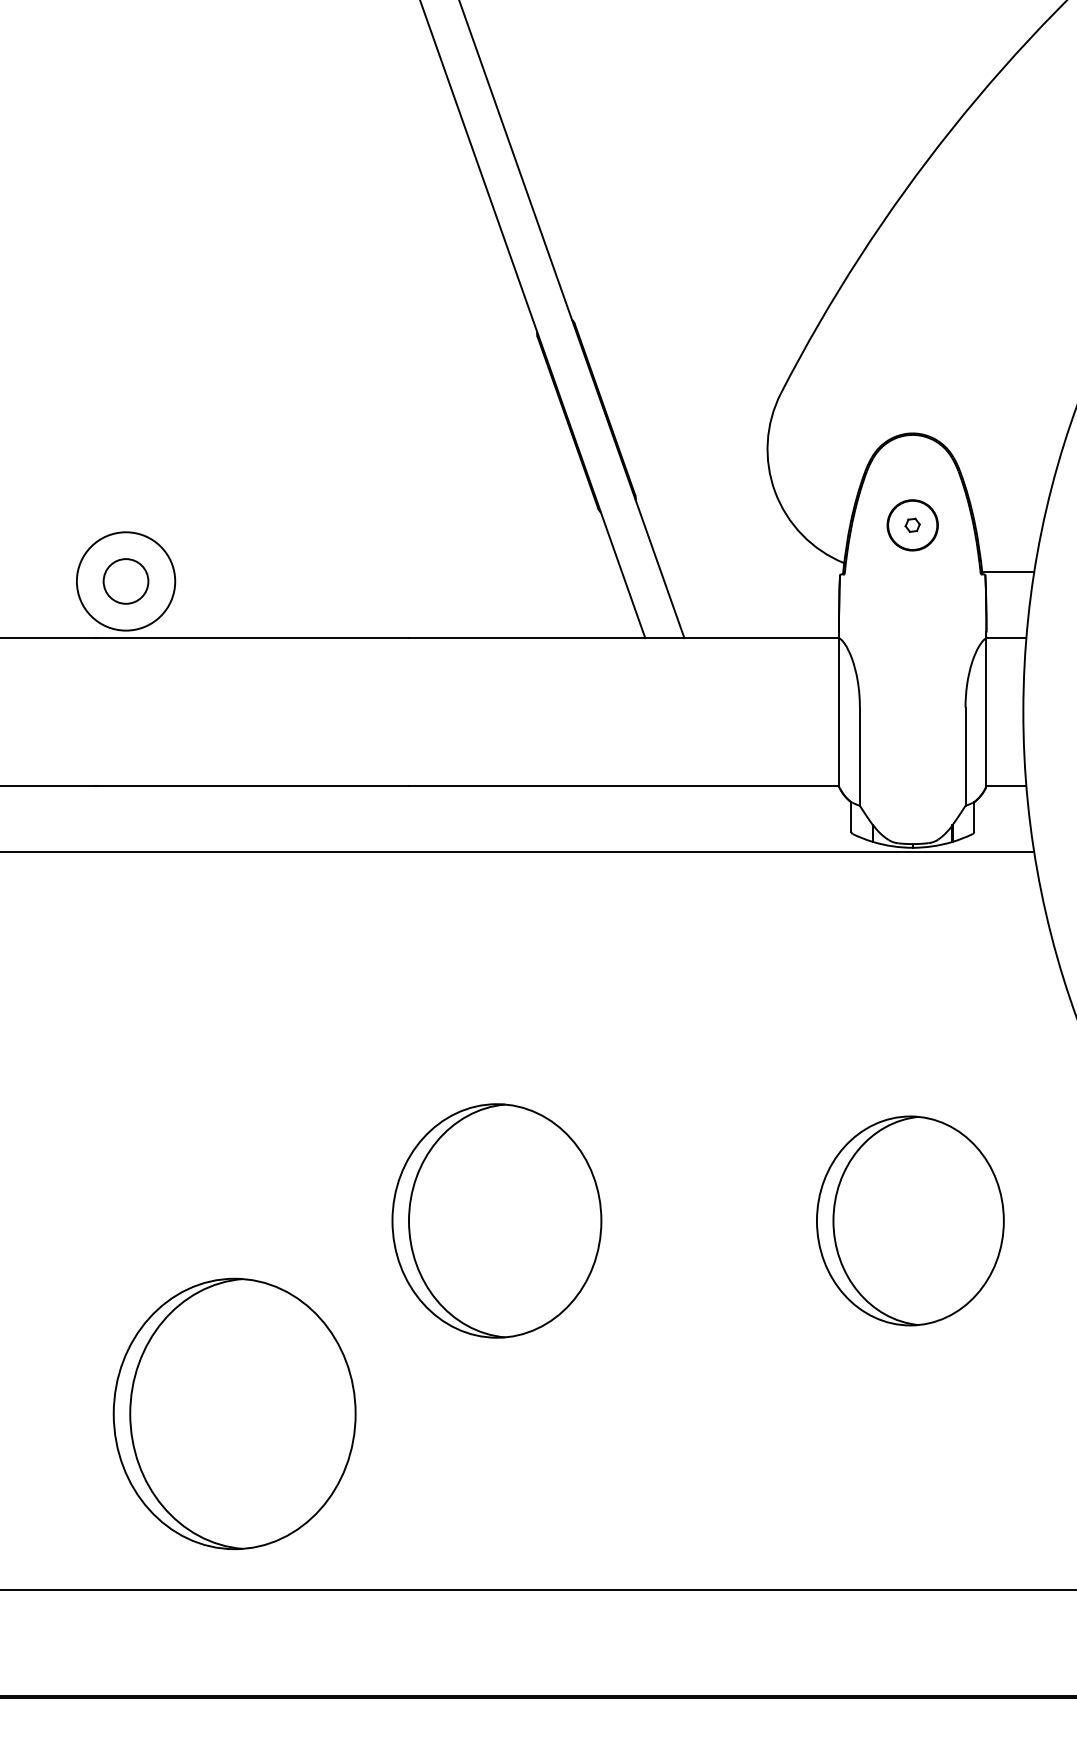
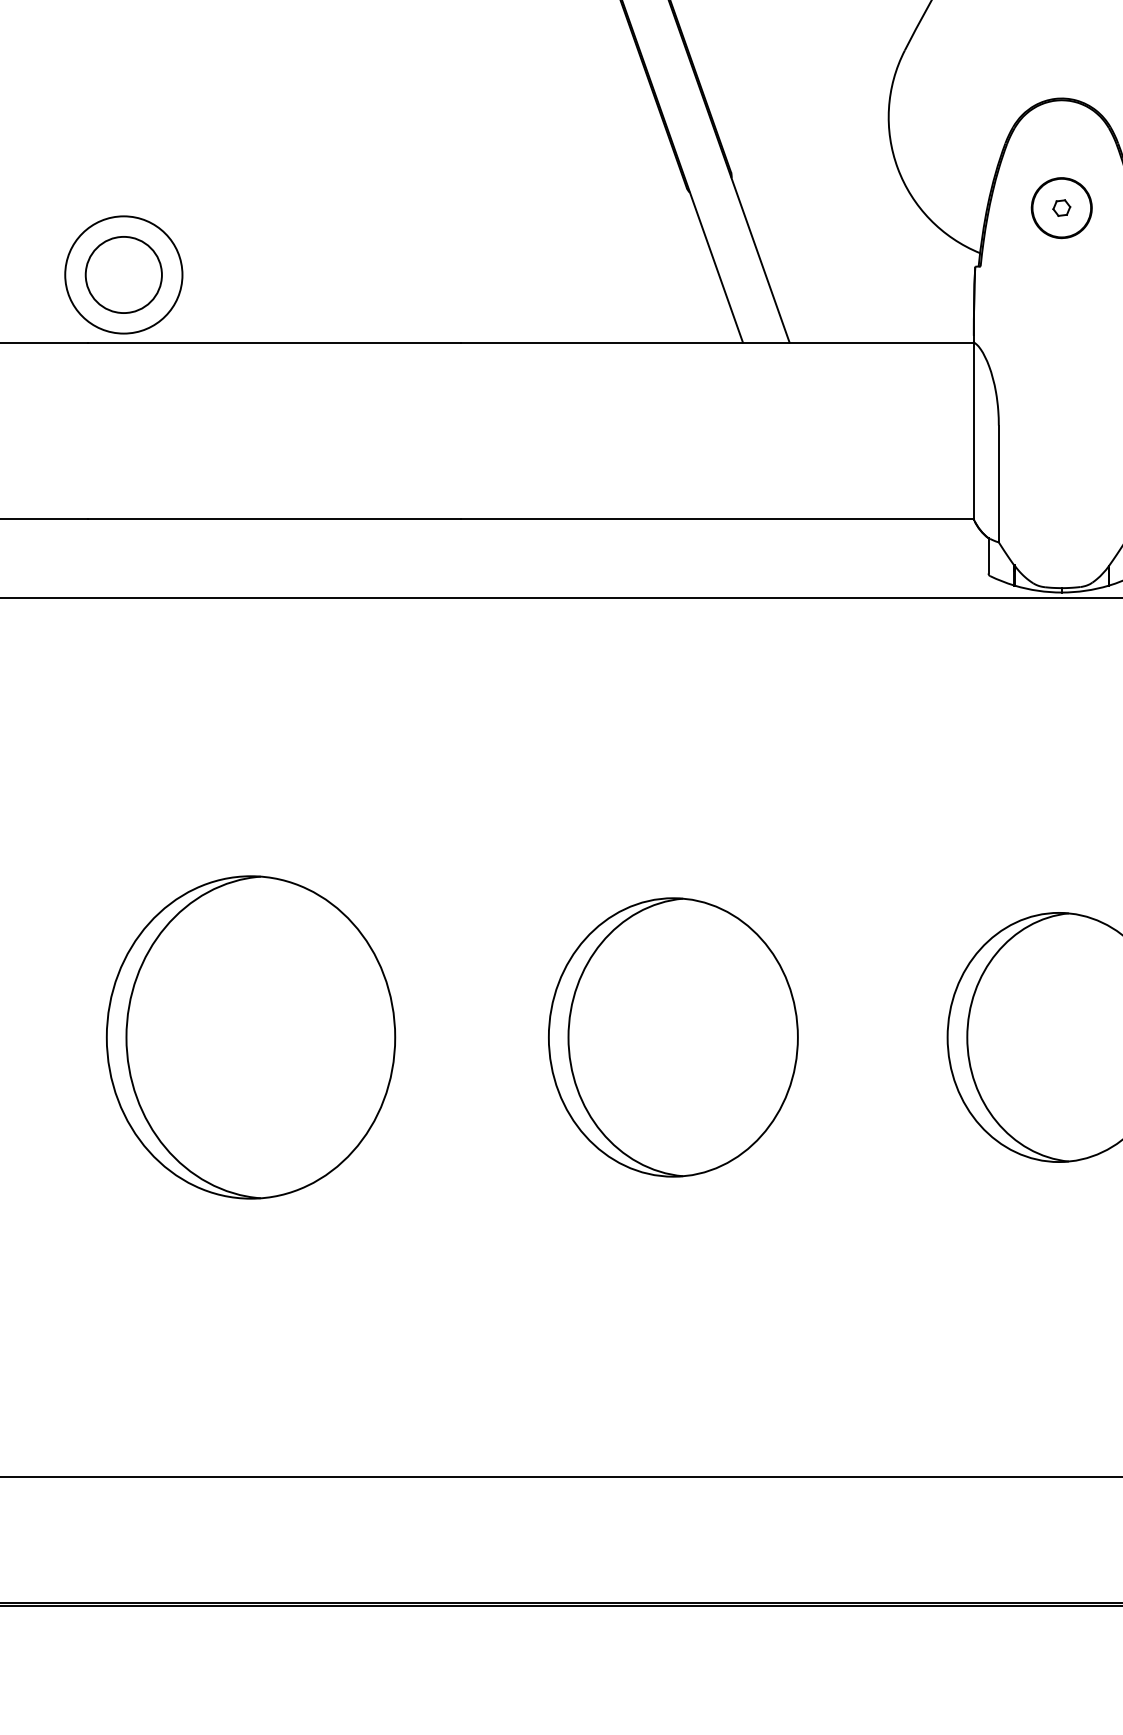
circle: (125, 581) -> (123, 275), size x1.43
part: (496, 1220) -> (672, 1036), moved
part: (234, 1413) -> (250, 1036), moved

